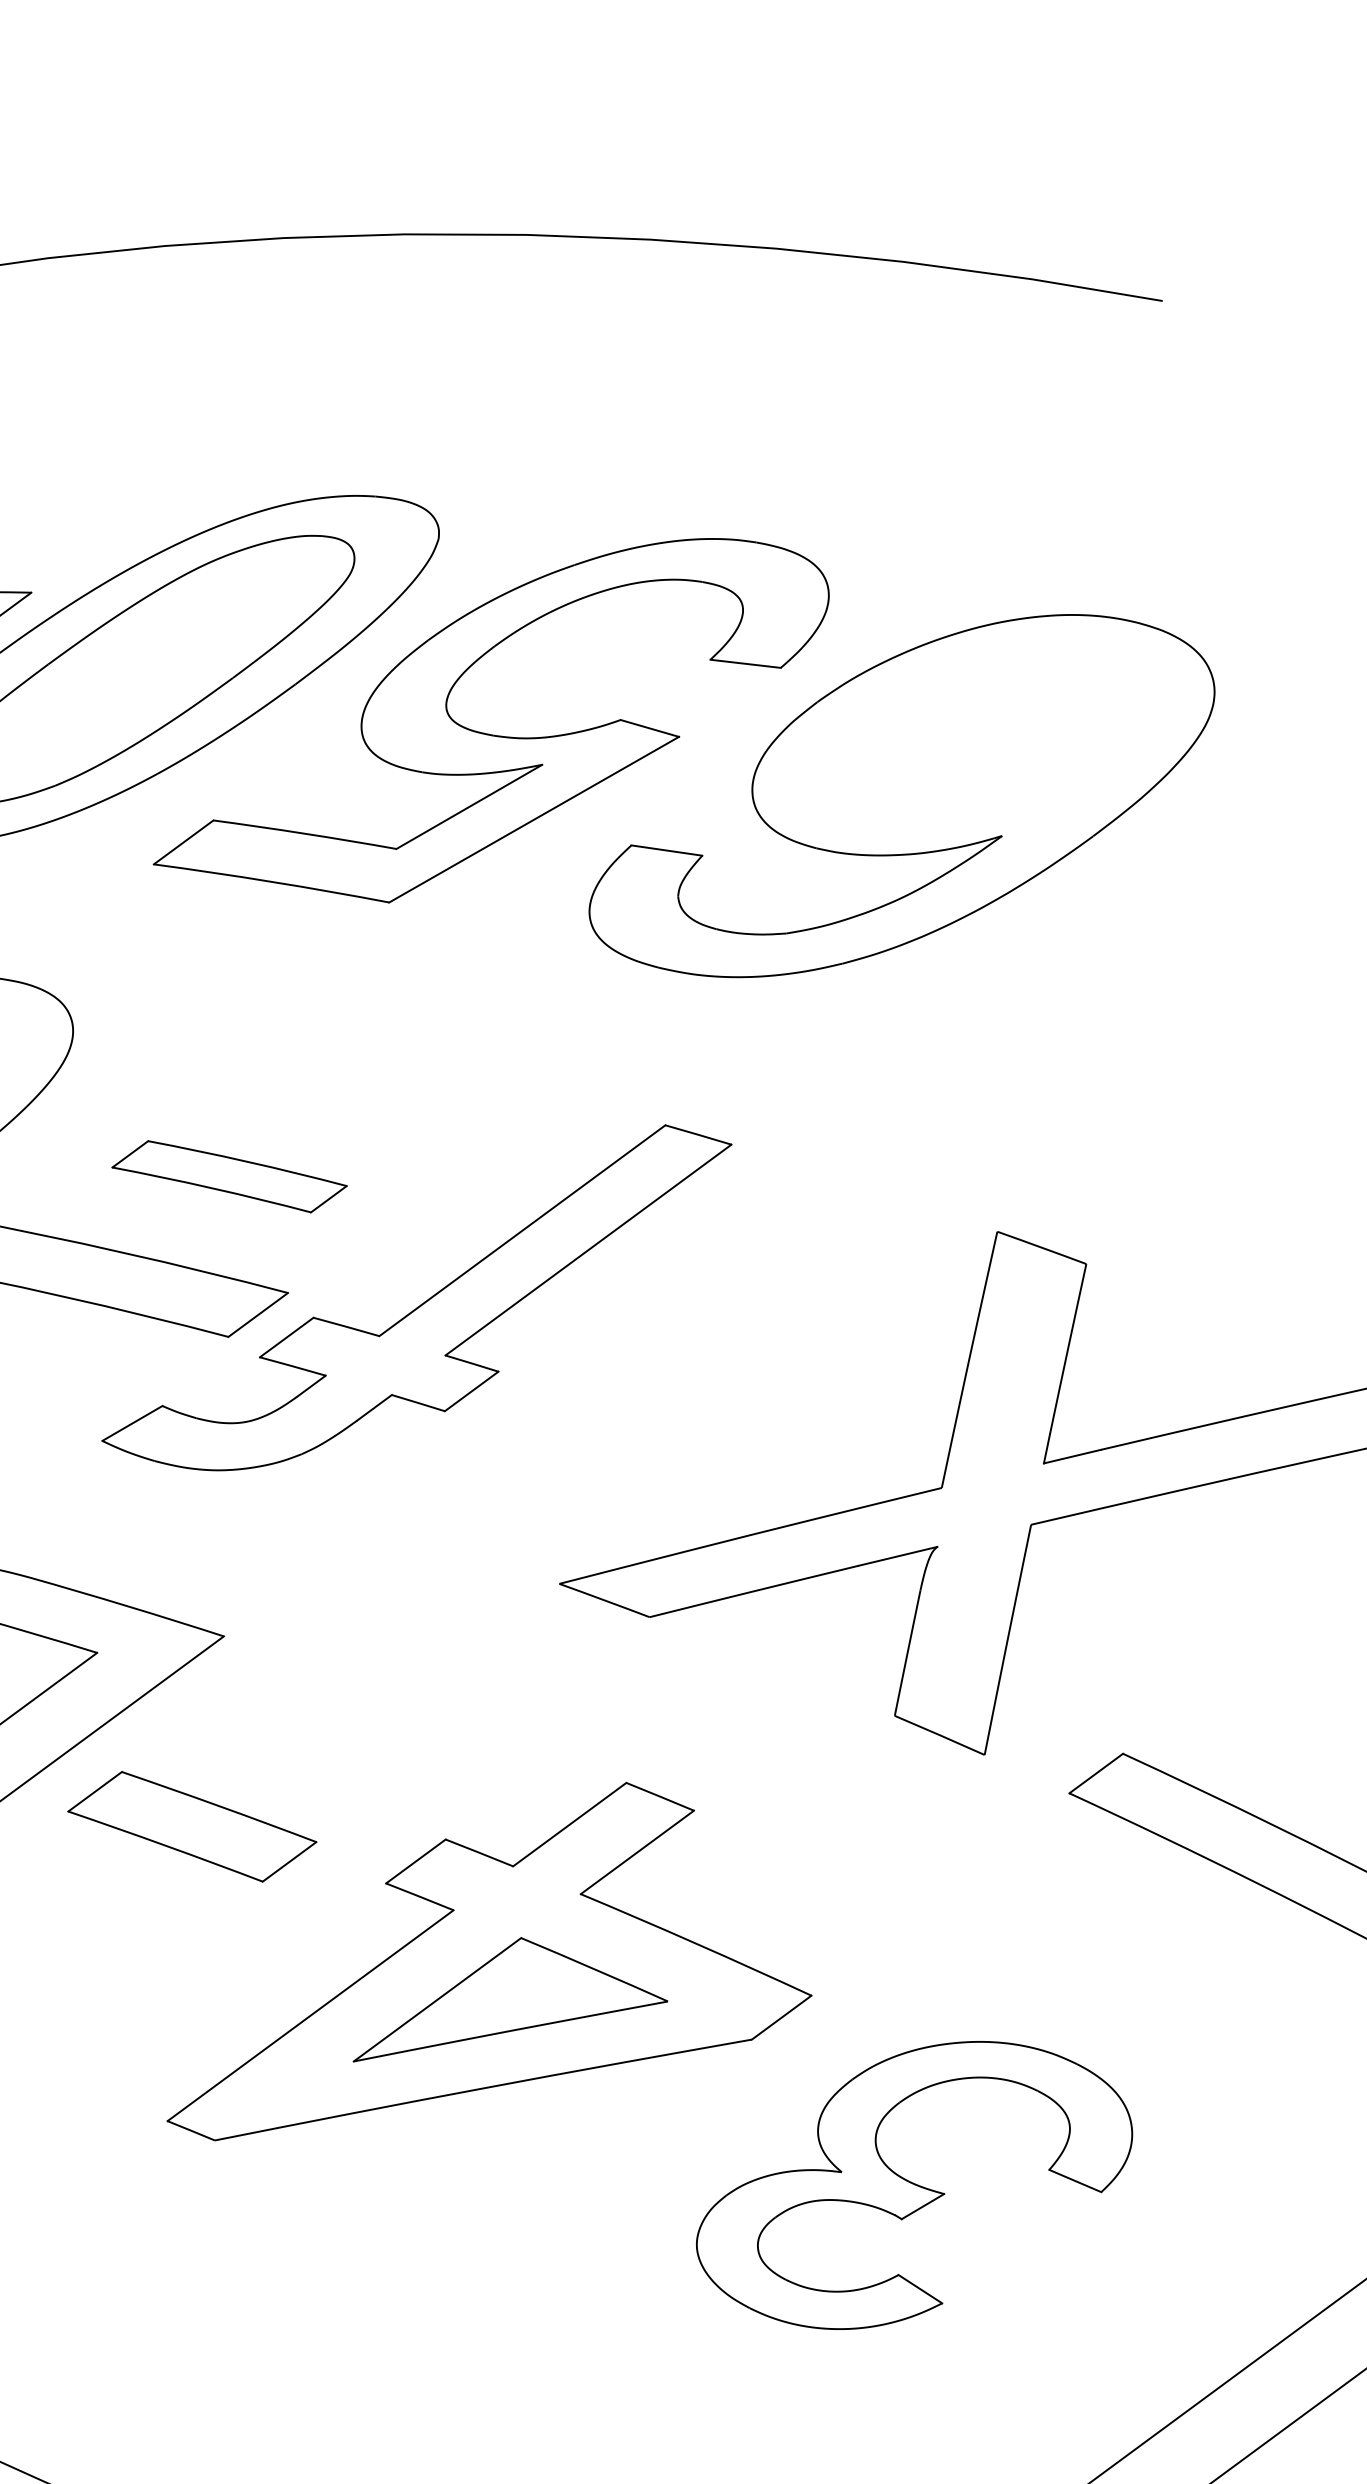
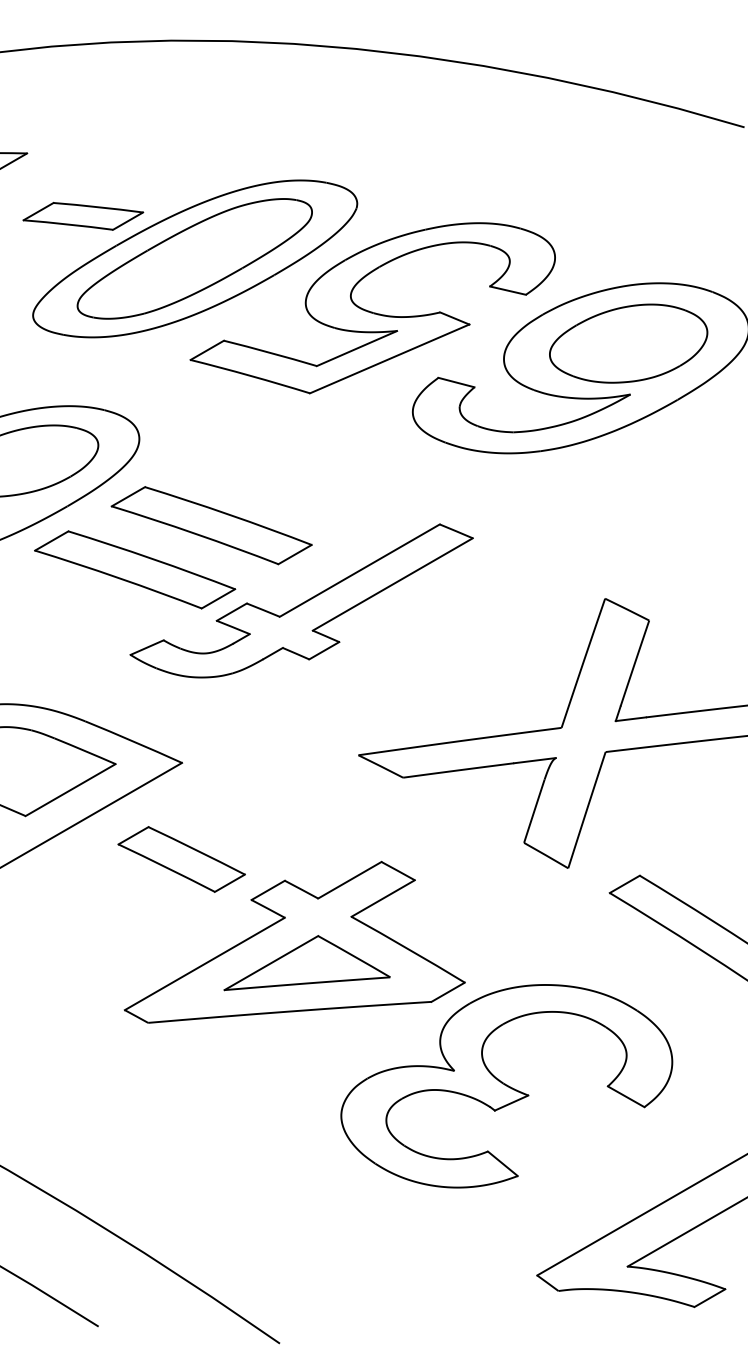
part: (987, 738) -> (628, 343), added
part: (229, 1176) -> (211, 525), size x1.67
part: (191, 1826) -> (181, 859), moved
part: (913, 2185) -> (506, 1086), size x1.43

